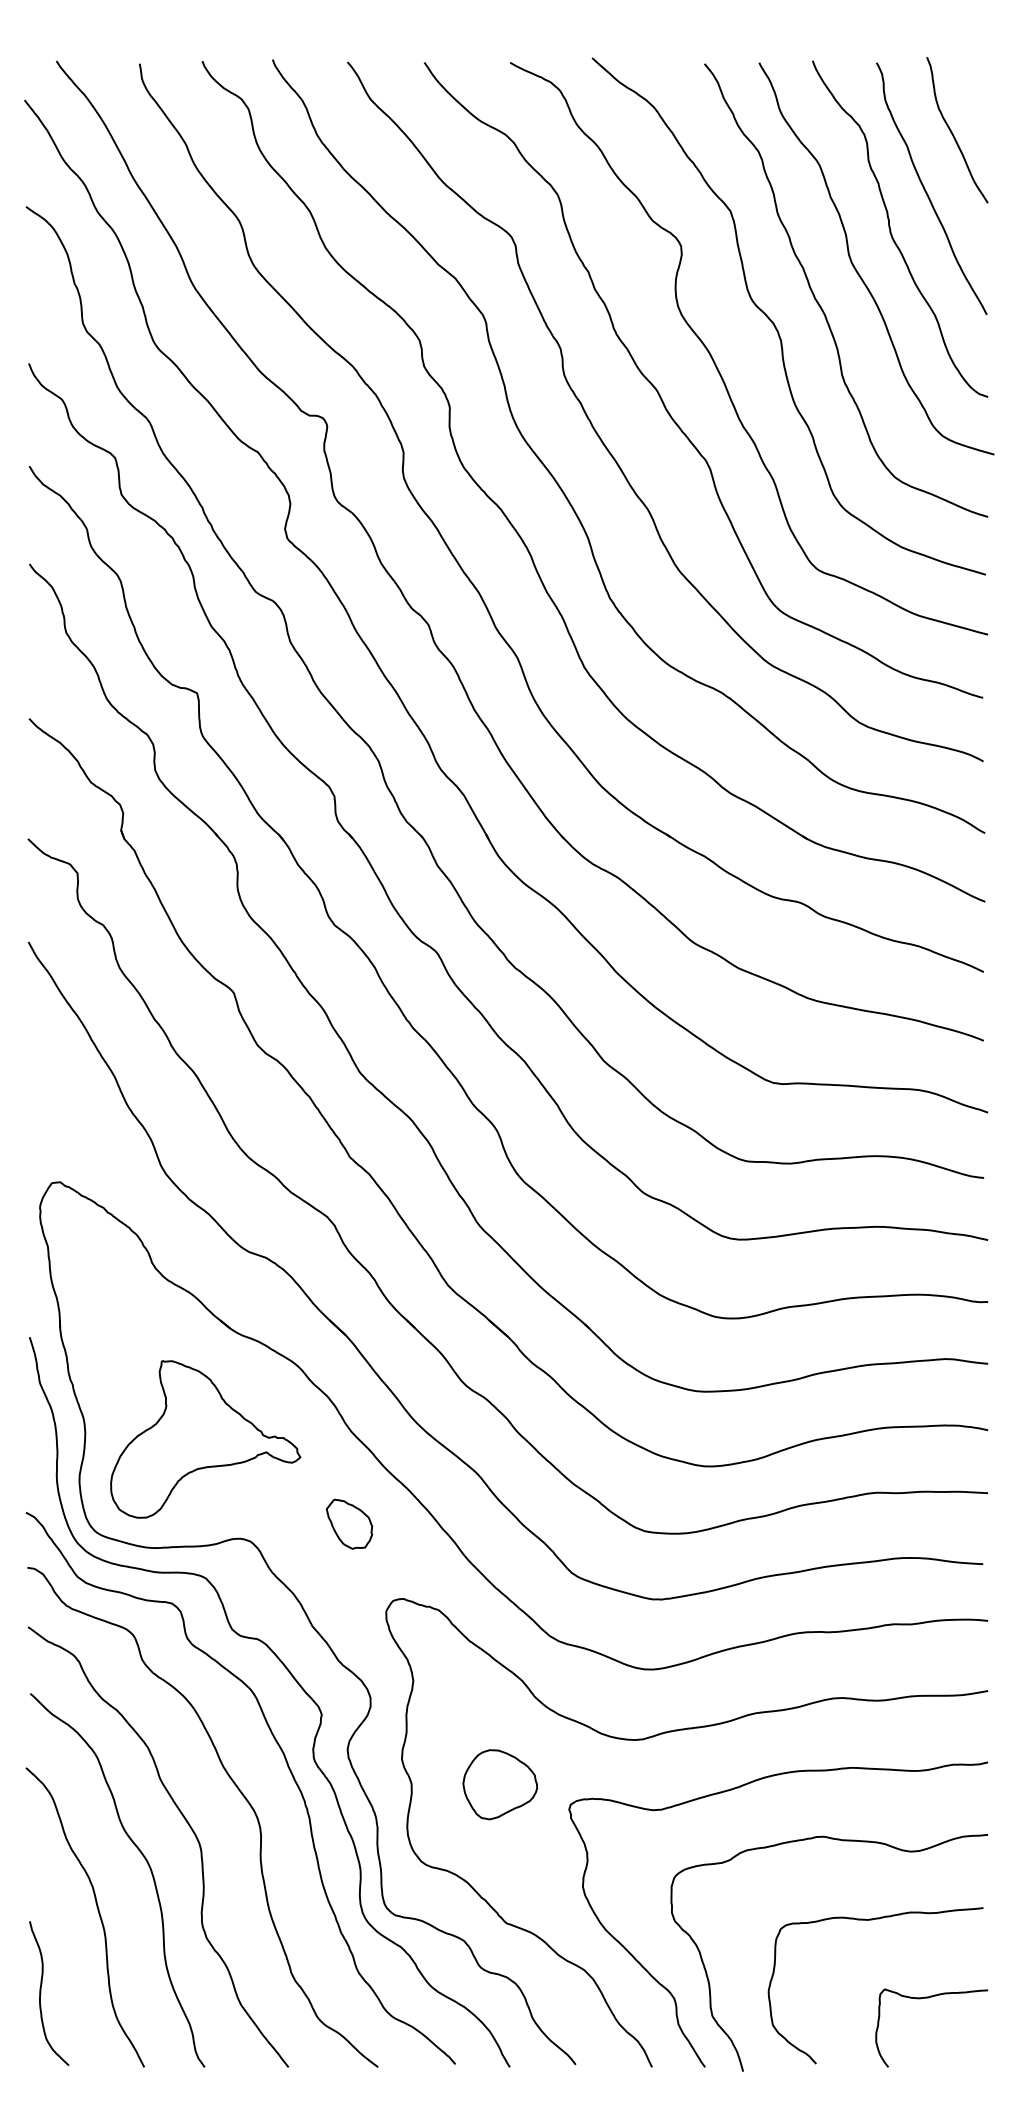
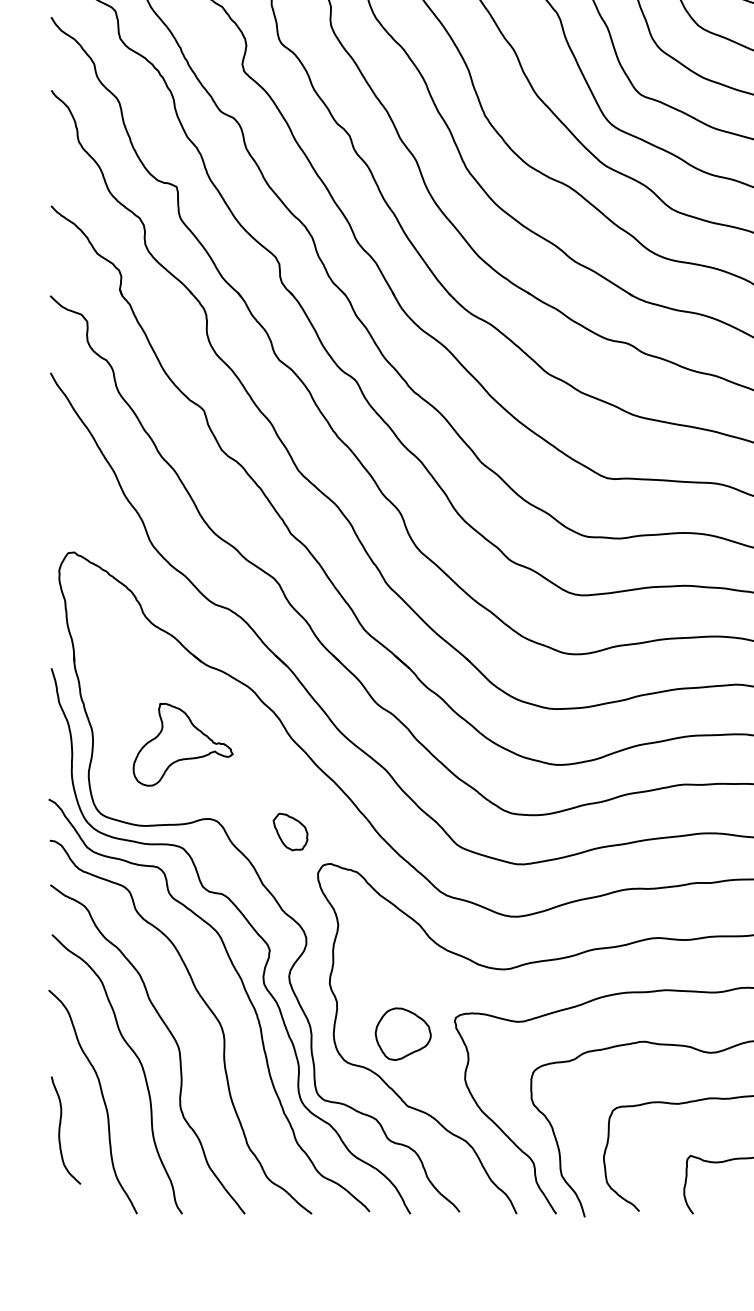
part: (205, 1439) -> (182, 744), size x0.7
part: (349, 1523) -> (290, 831), moved
part: (499, 1784) -> (402, 1034), moved
curve: (41, 1993) -> (60, 1130), moved

